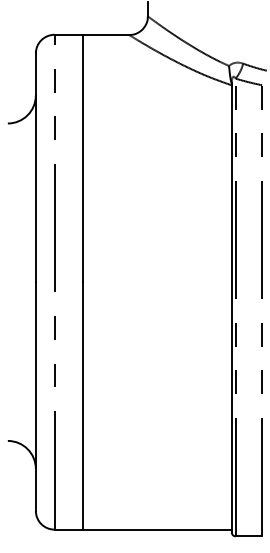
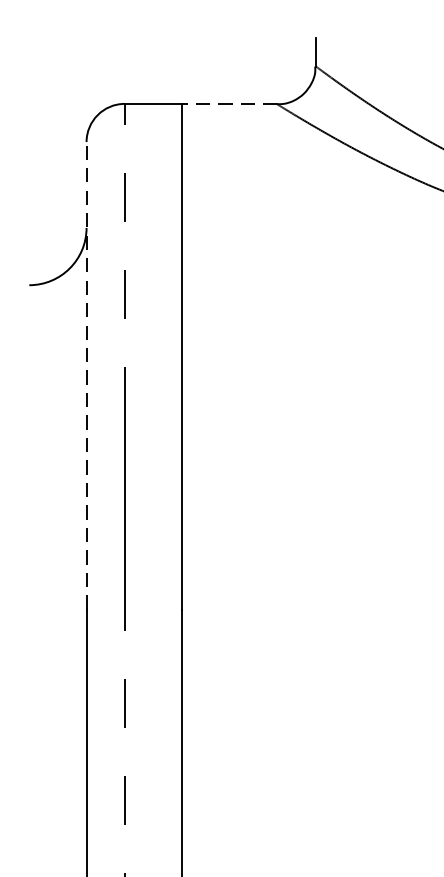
line: (105, 35) -> (228, 105), solid -> dashed
line: (35, 167) -> (85, 375), solid -> dashed

